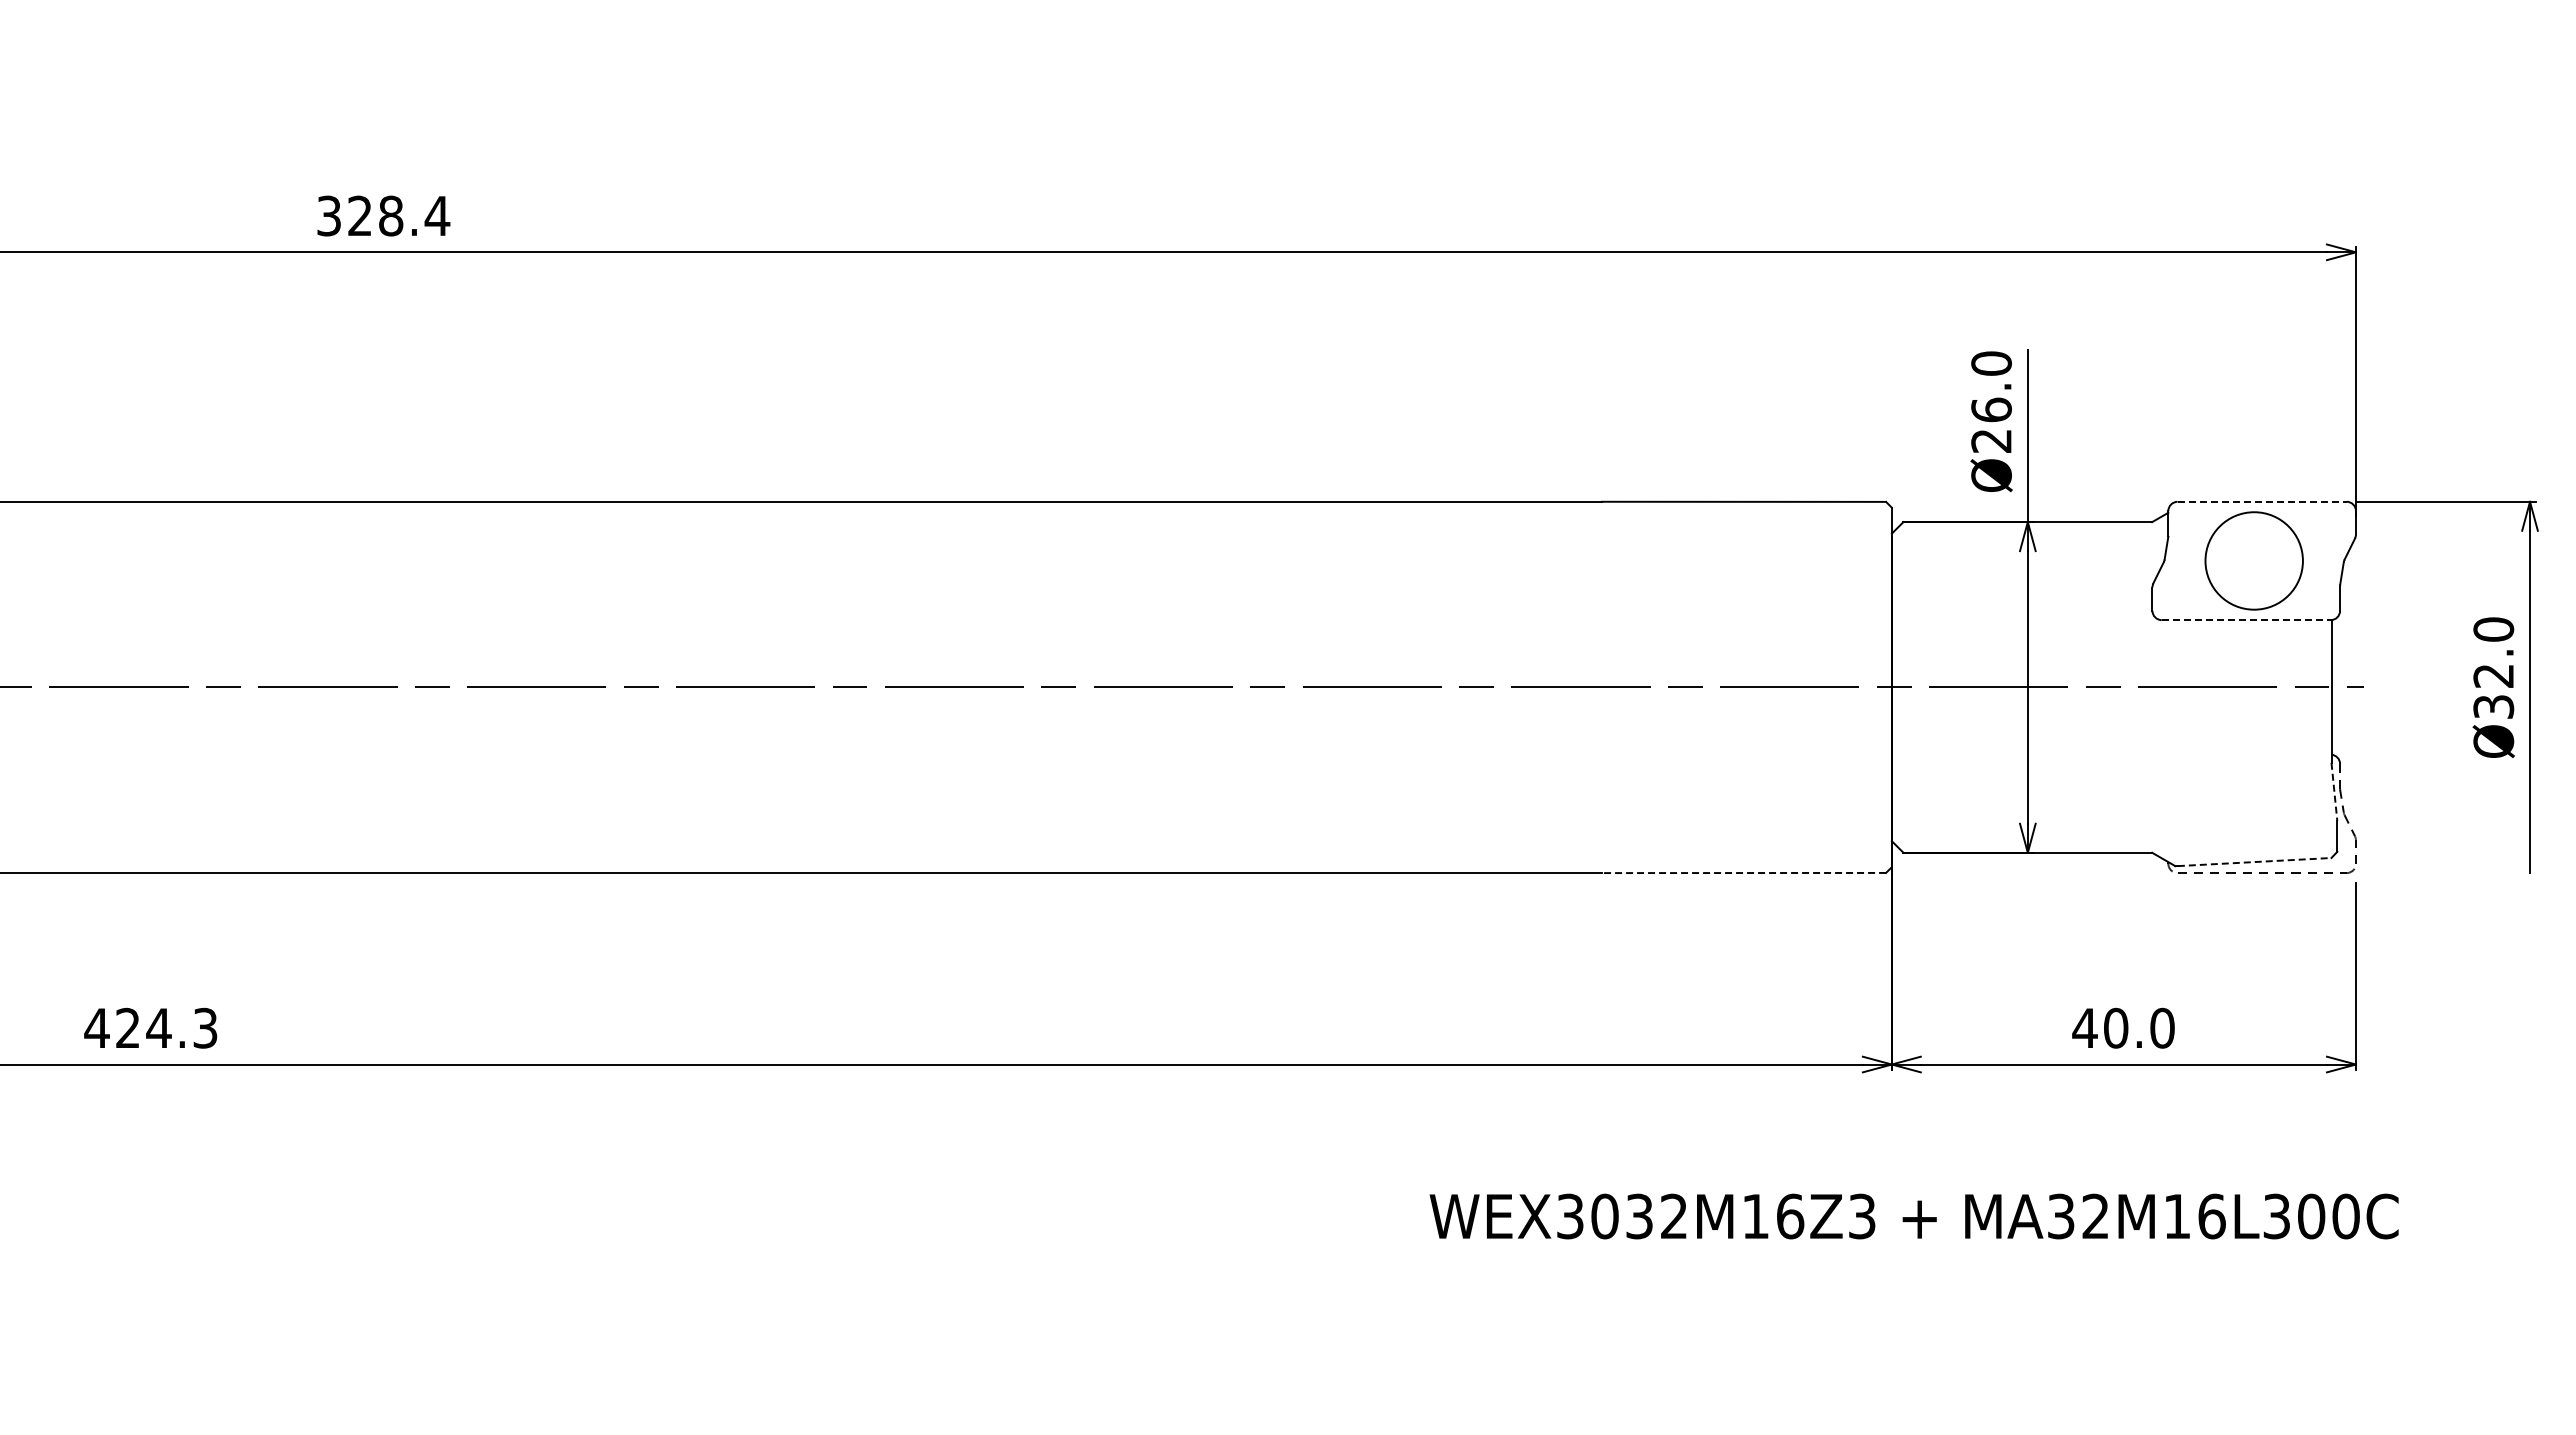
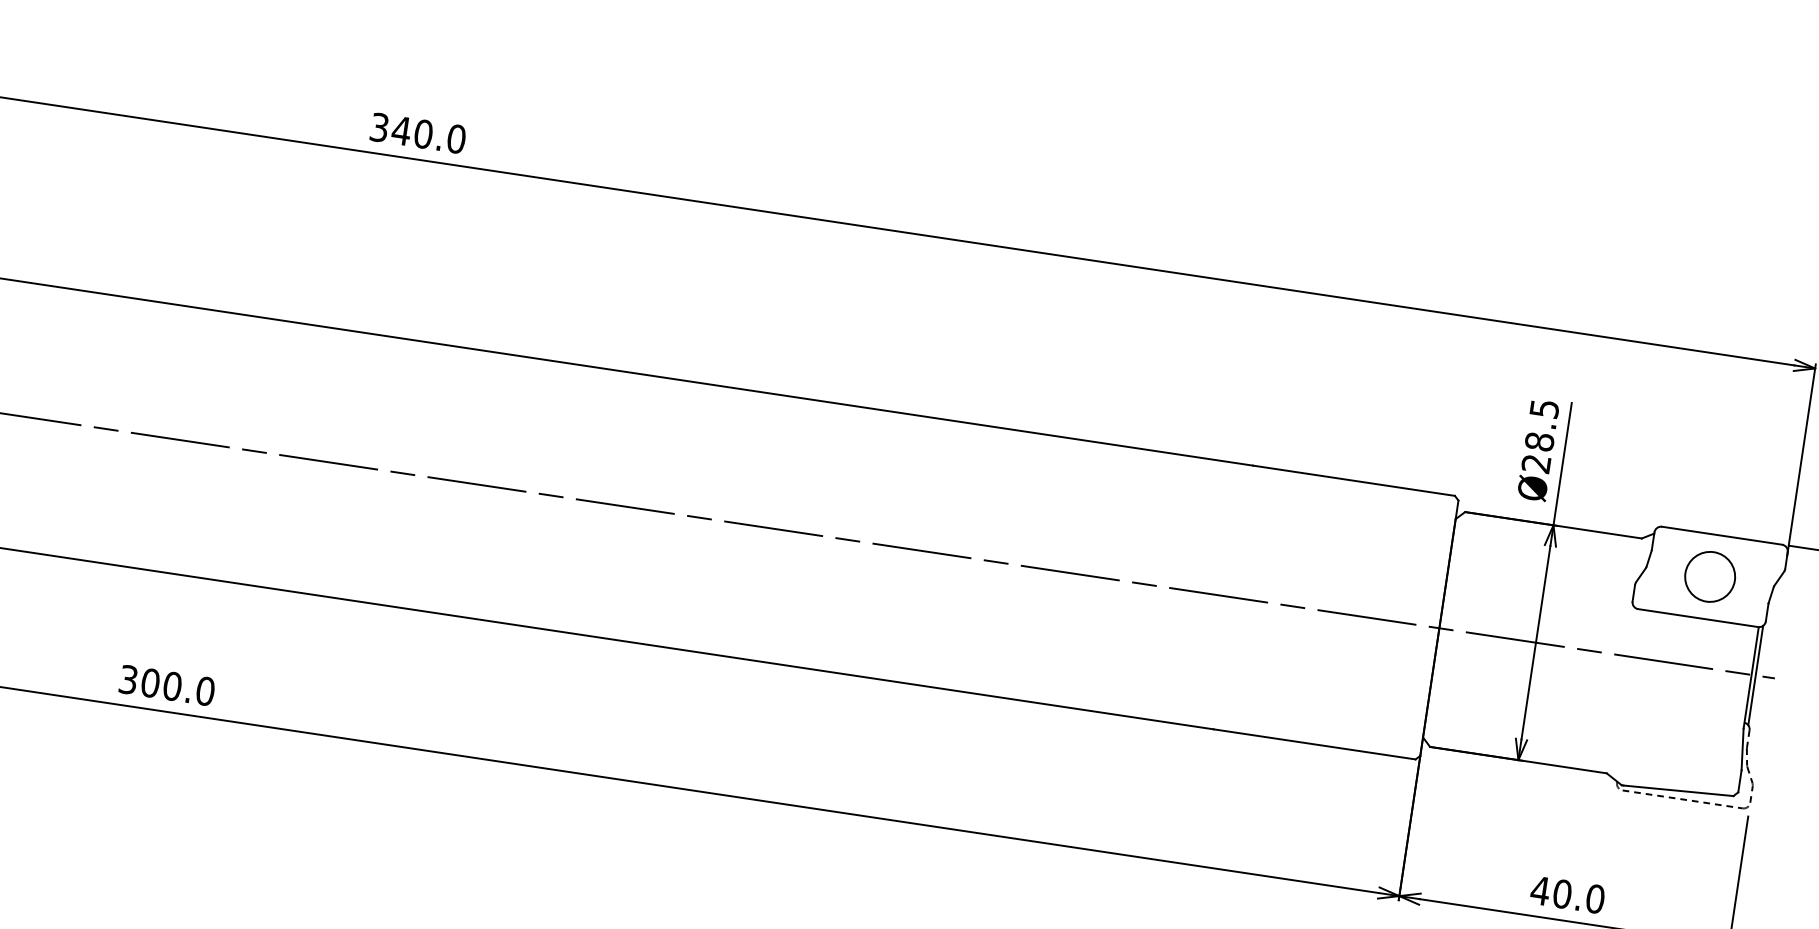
text: (398, 215) -> (428, 134), 328.4 -> 340.0
text: (1991, 386) -> (1542, 425), Ø26.0 -> Ø28.5
line: (2262, 501) -> (1722, 535), dashed -> solid
circle: (2254, 560) -> (1710, 576), size x0.71
line: (2246, 620) -> (1698, 618), dashed -> solid
line: (2337, 687) -> (1755, 675), added
line: (2334, 792) -> (1742, 749), dashed -> solid
line: (2254, 862) -> (1678, 791), dashed -> solid
line: (1743, 873) -> (1314, 744), dashed -> solid
text: (150, 1027) -> (166, 684), 424.3 -> 300.0

